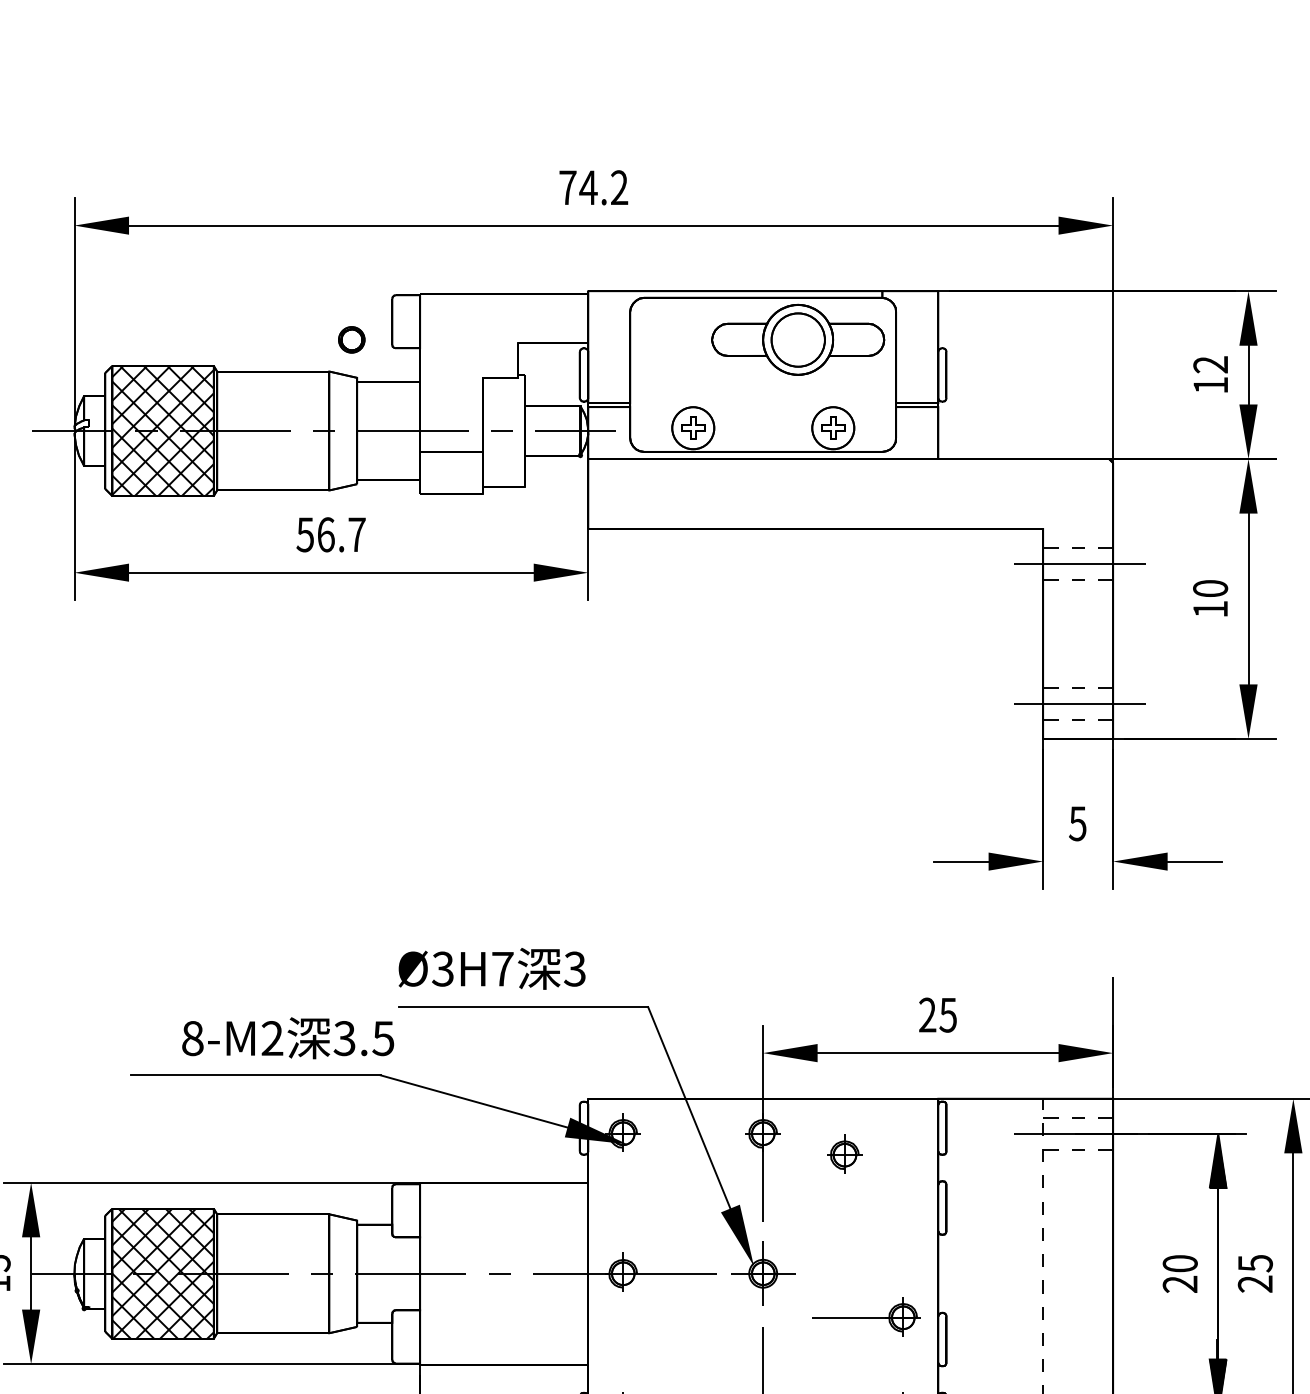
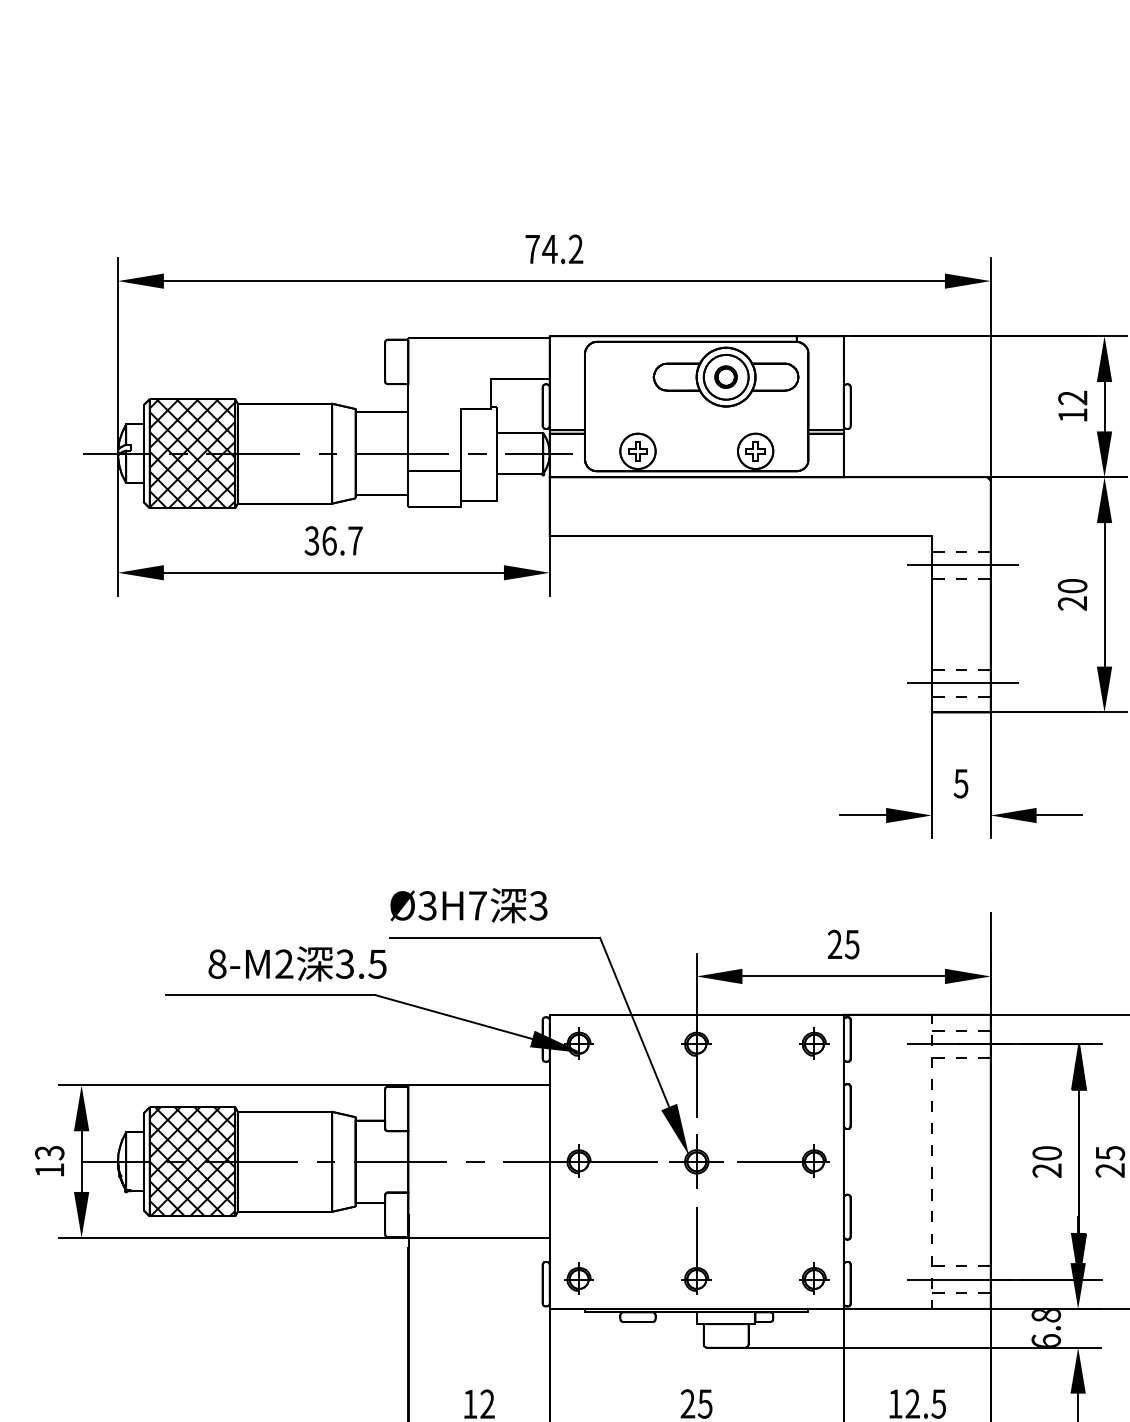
part: (351, 339) -> (725, 376), moved
text: (305, 534) -> (312, 540), 56.7 -> 36.7
text: (1209, 609) -> (1071, 603), 10 -> 20
part: (845, 1154) -> (814, 1043), moved
part: (866, 1316) -> (783, 1160), moved

